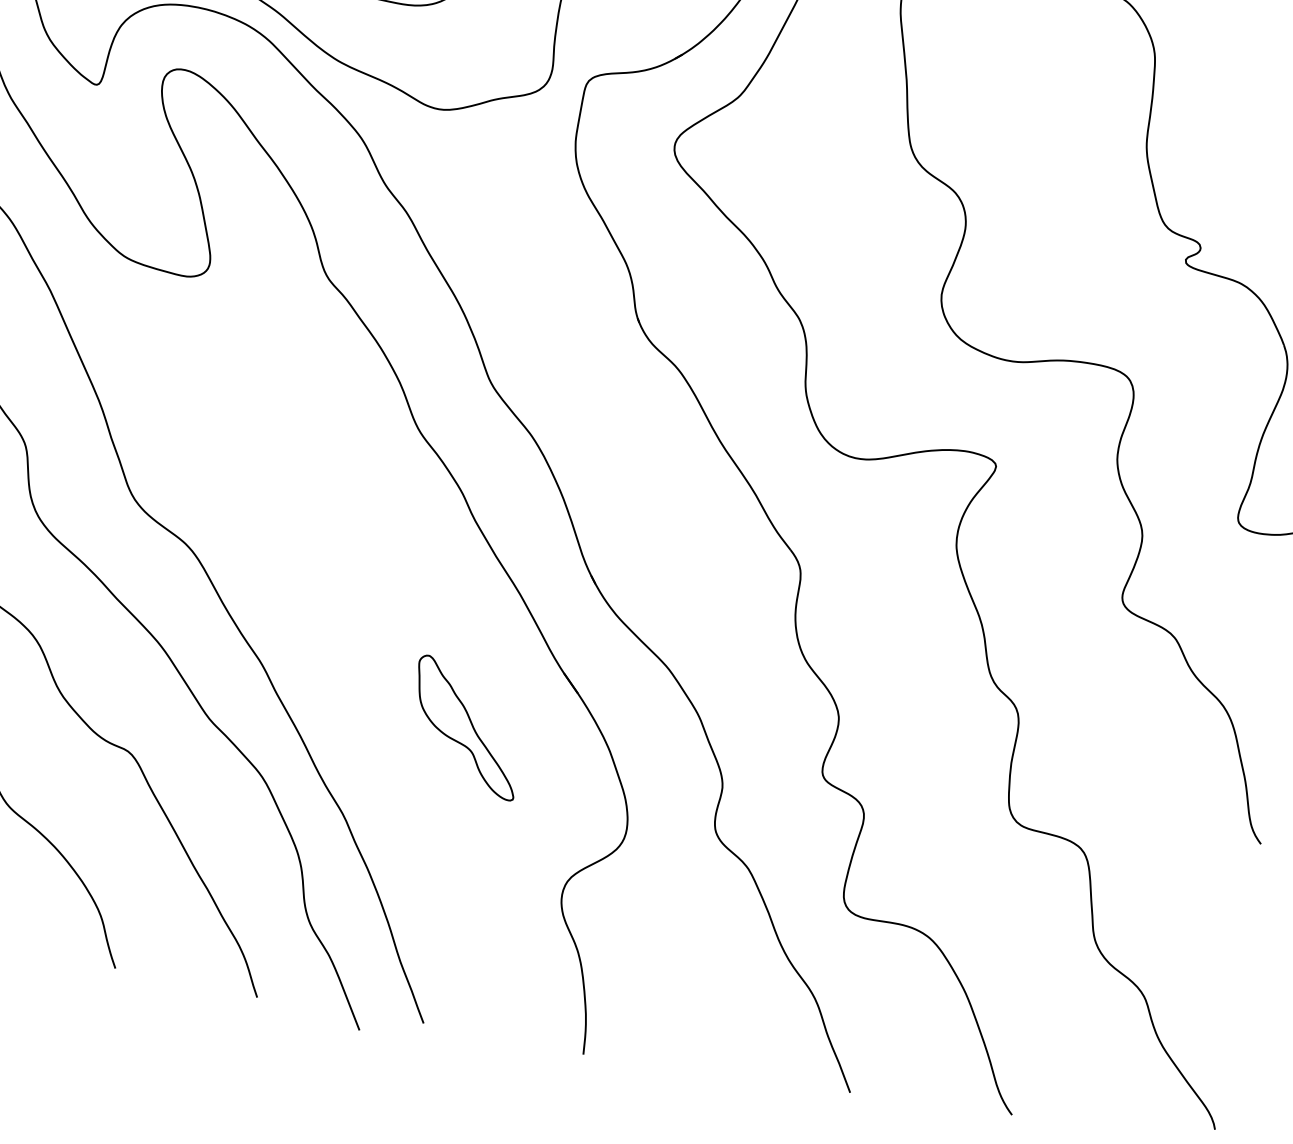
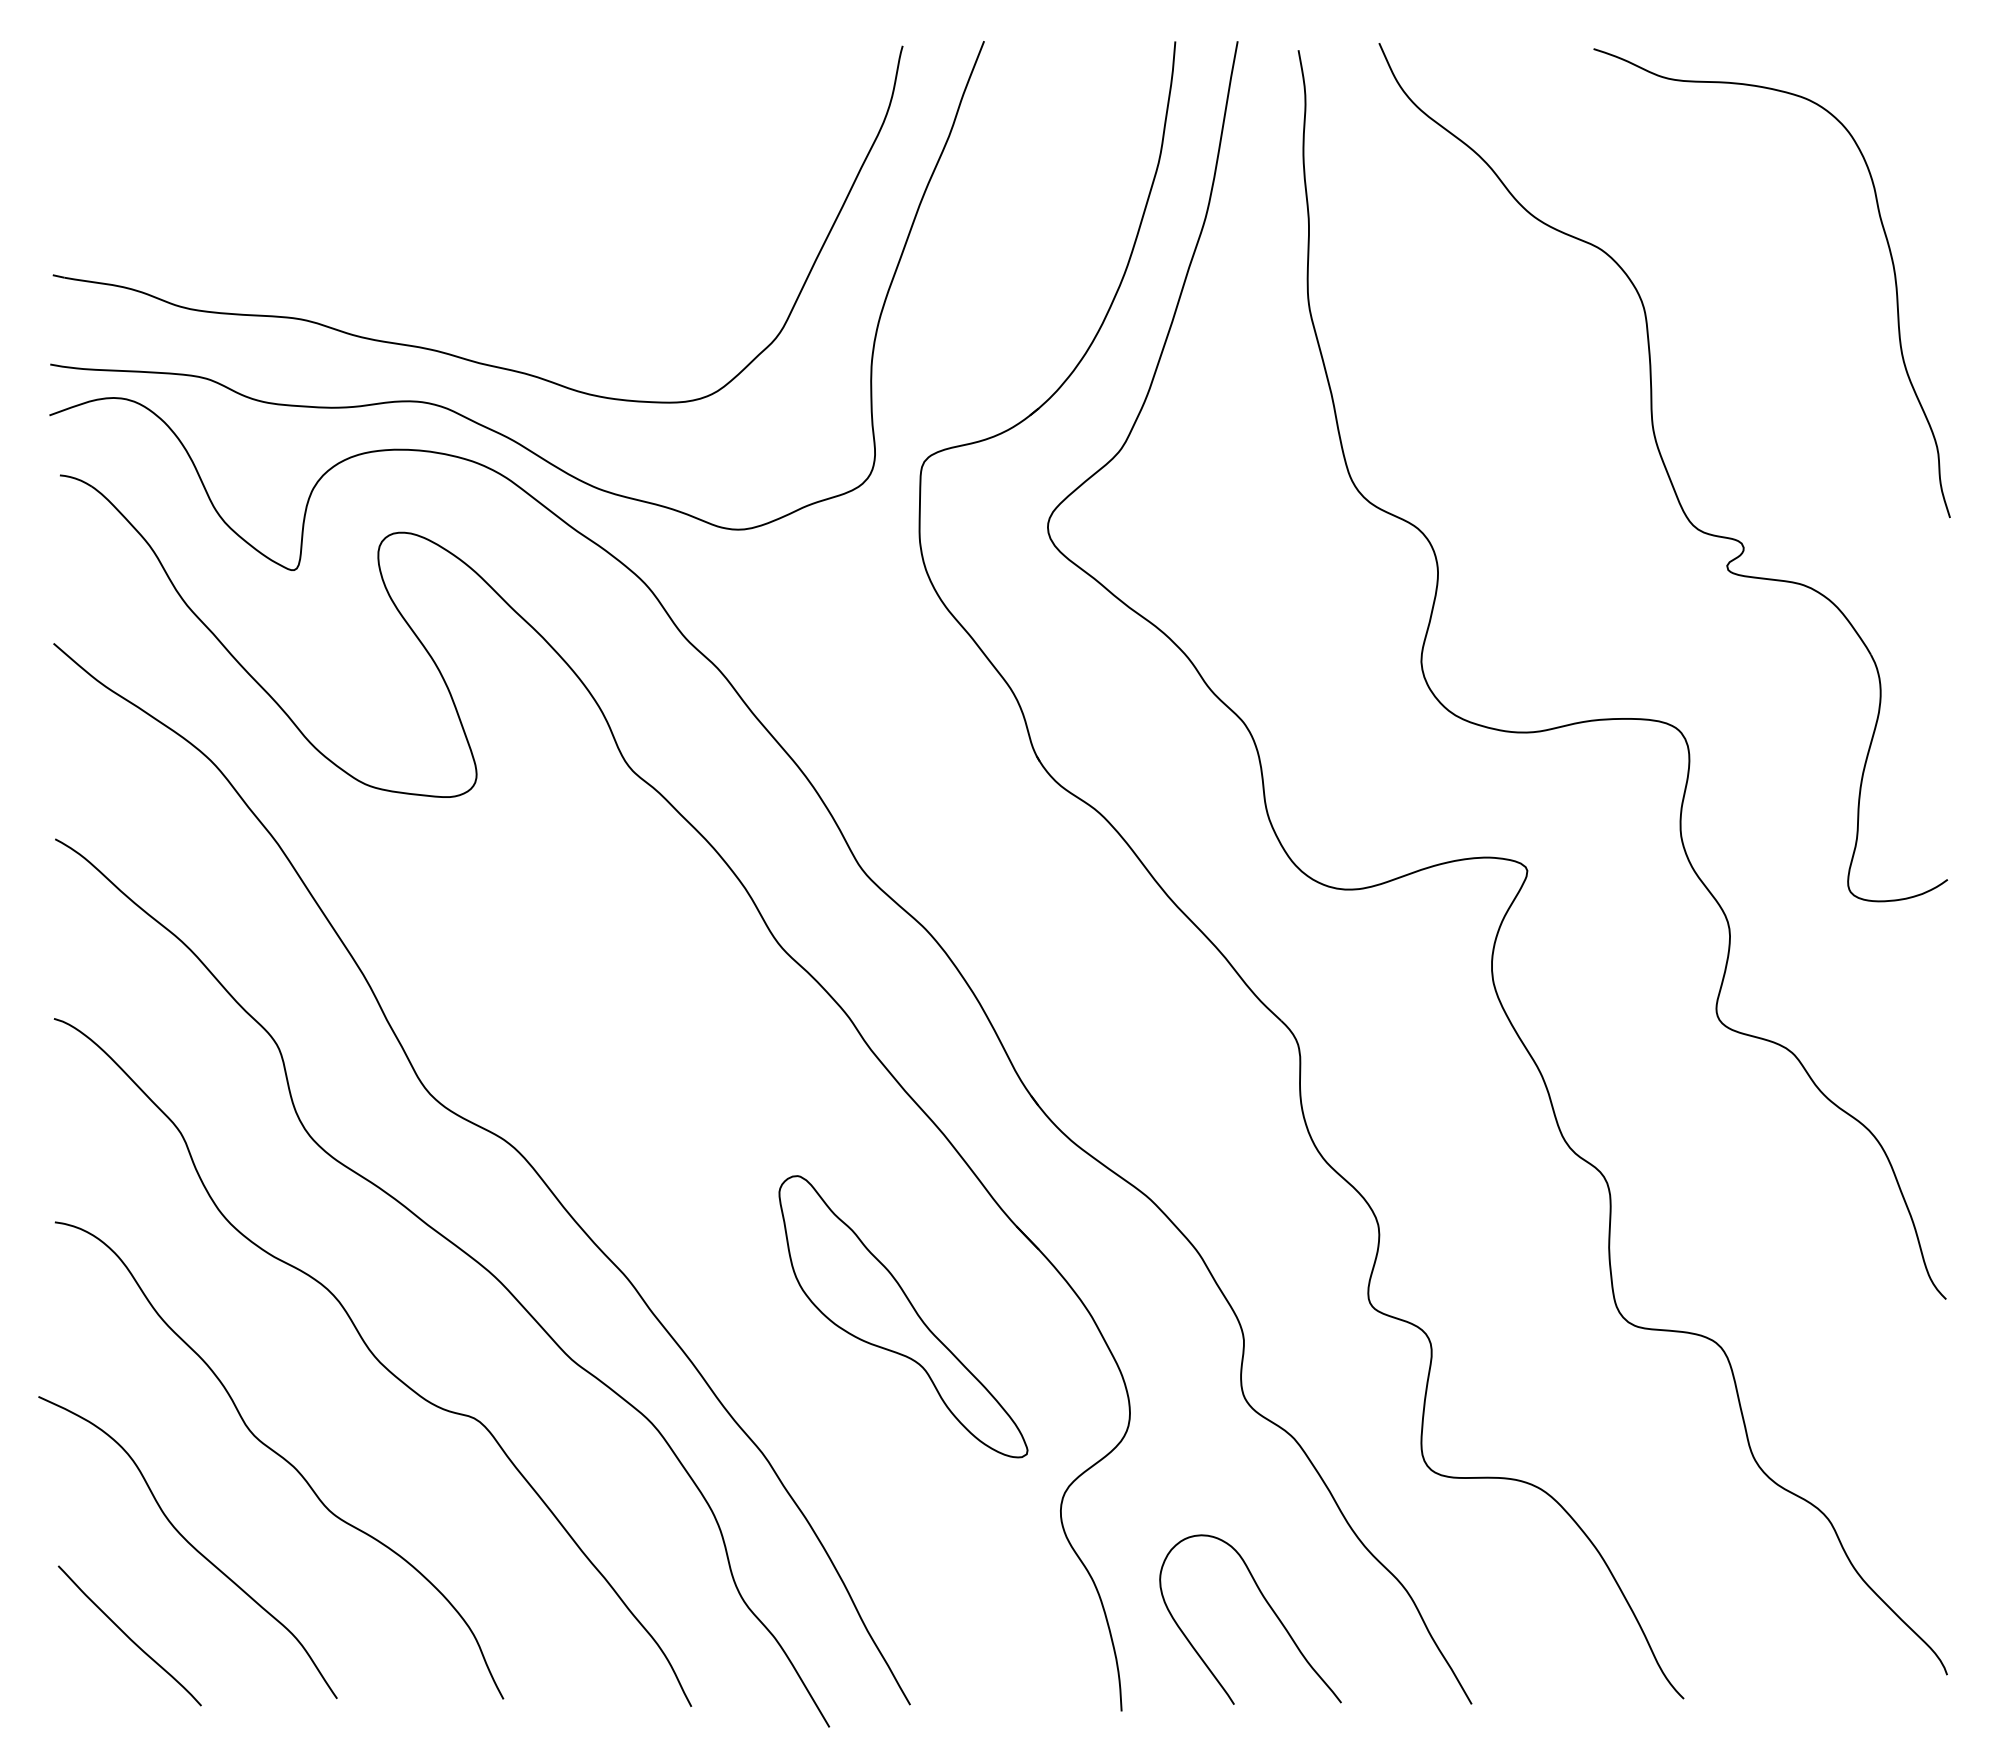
part: (466, 727) -> (903, 1316), size x1.67
curve: (708, 994) -> (1269, 1607), added

